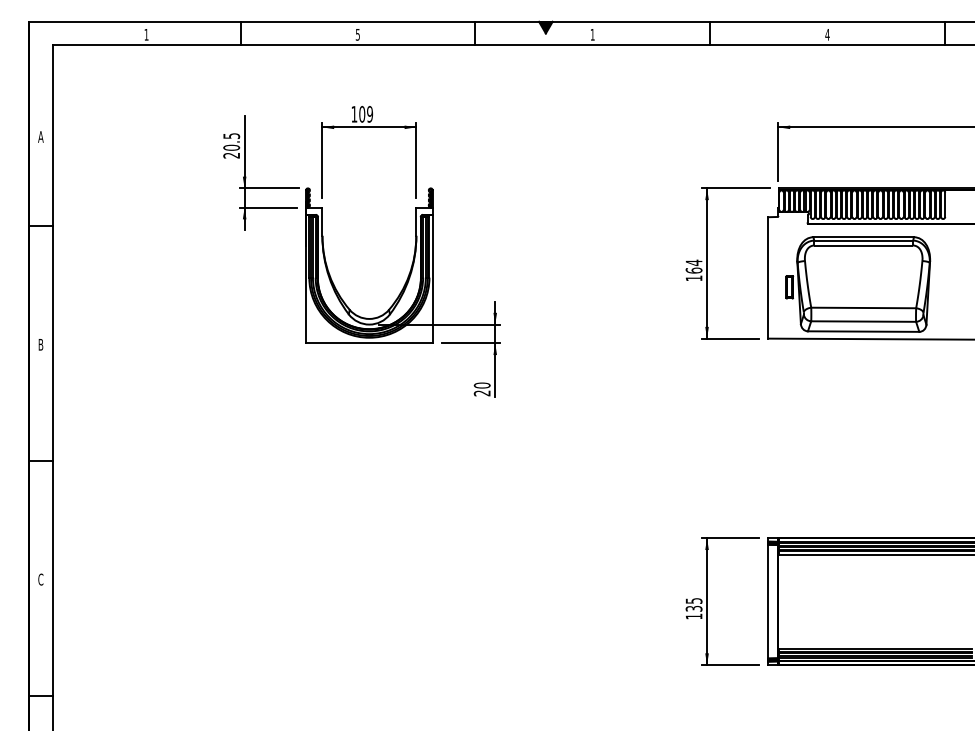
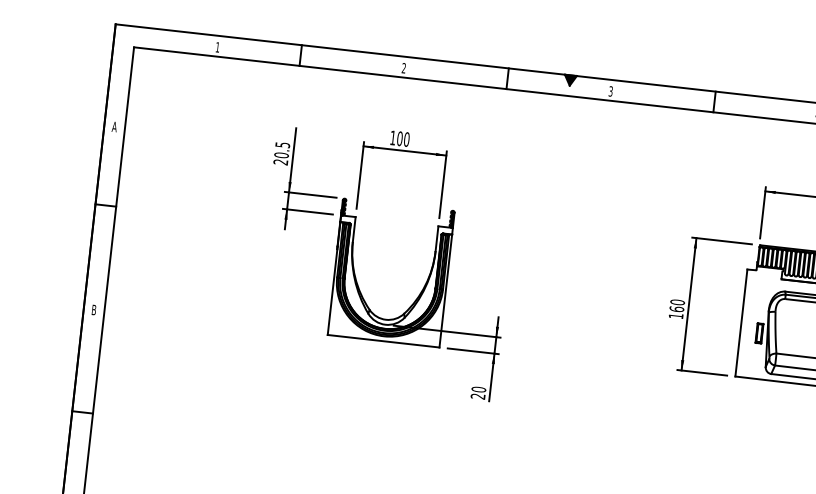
text: (357, 34) -> (403, 67), 5 -> 2
text: (592, 34) -> (610, 91), 1 -> 3
text: (369, 114) -> (406, 139), 109 -> 100
text: (693, 262) -> (677, 302), 164 -> 160

